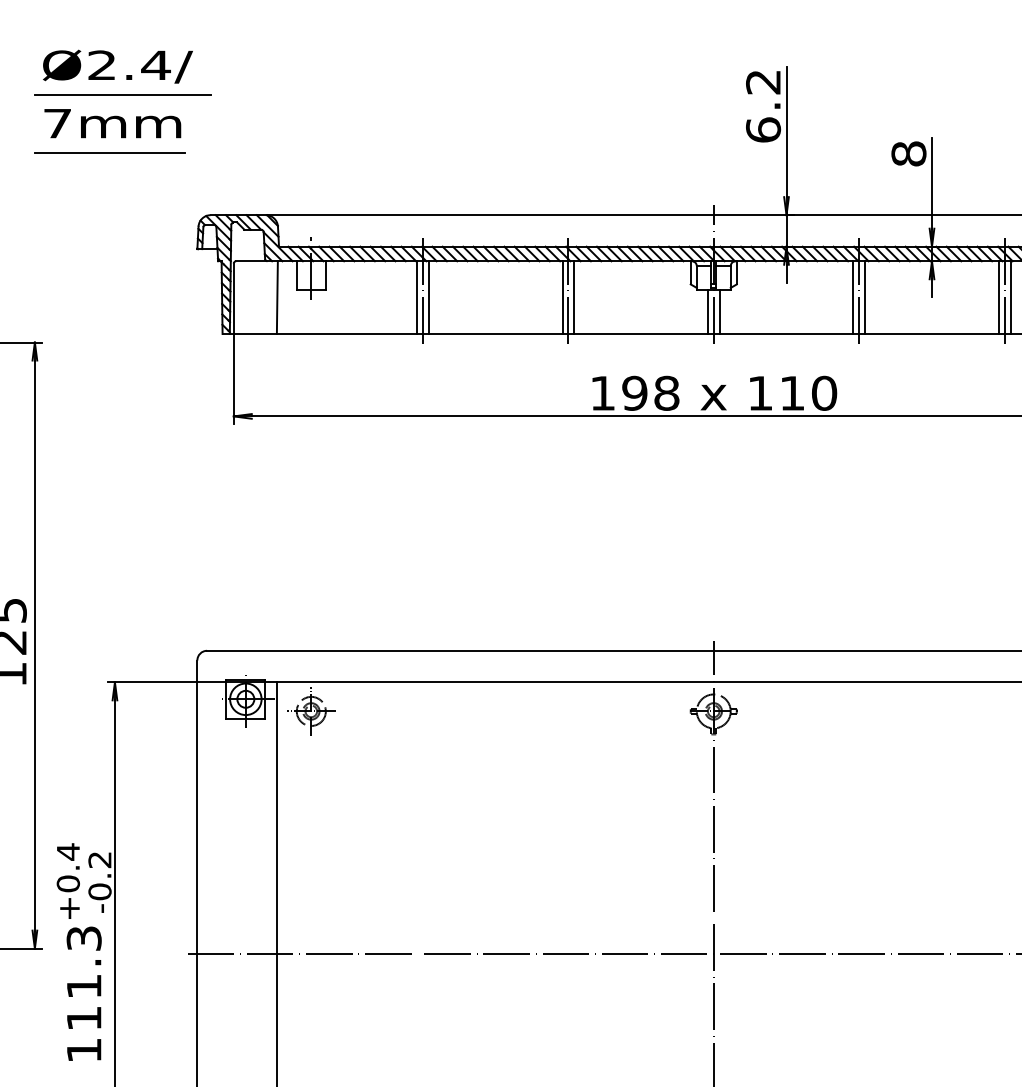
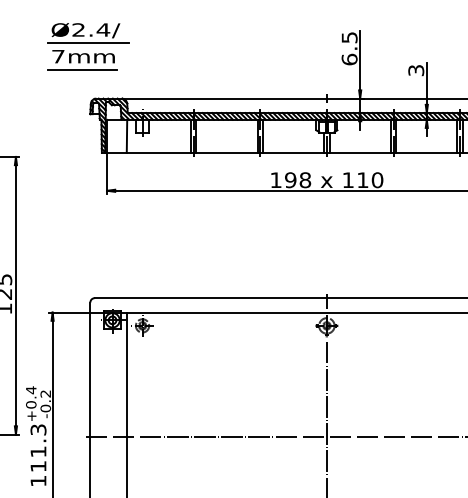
text: (763, 81) -> (349, 37), 6.2 -> 6.5
part: (123, 101) -> (88, 46), moved
text: (909, 153) -> (416, 70), 8 -> 3

